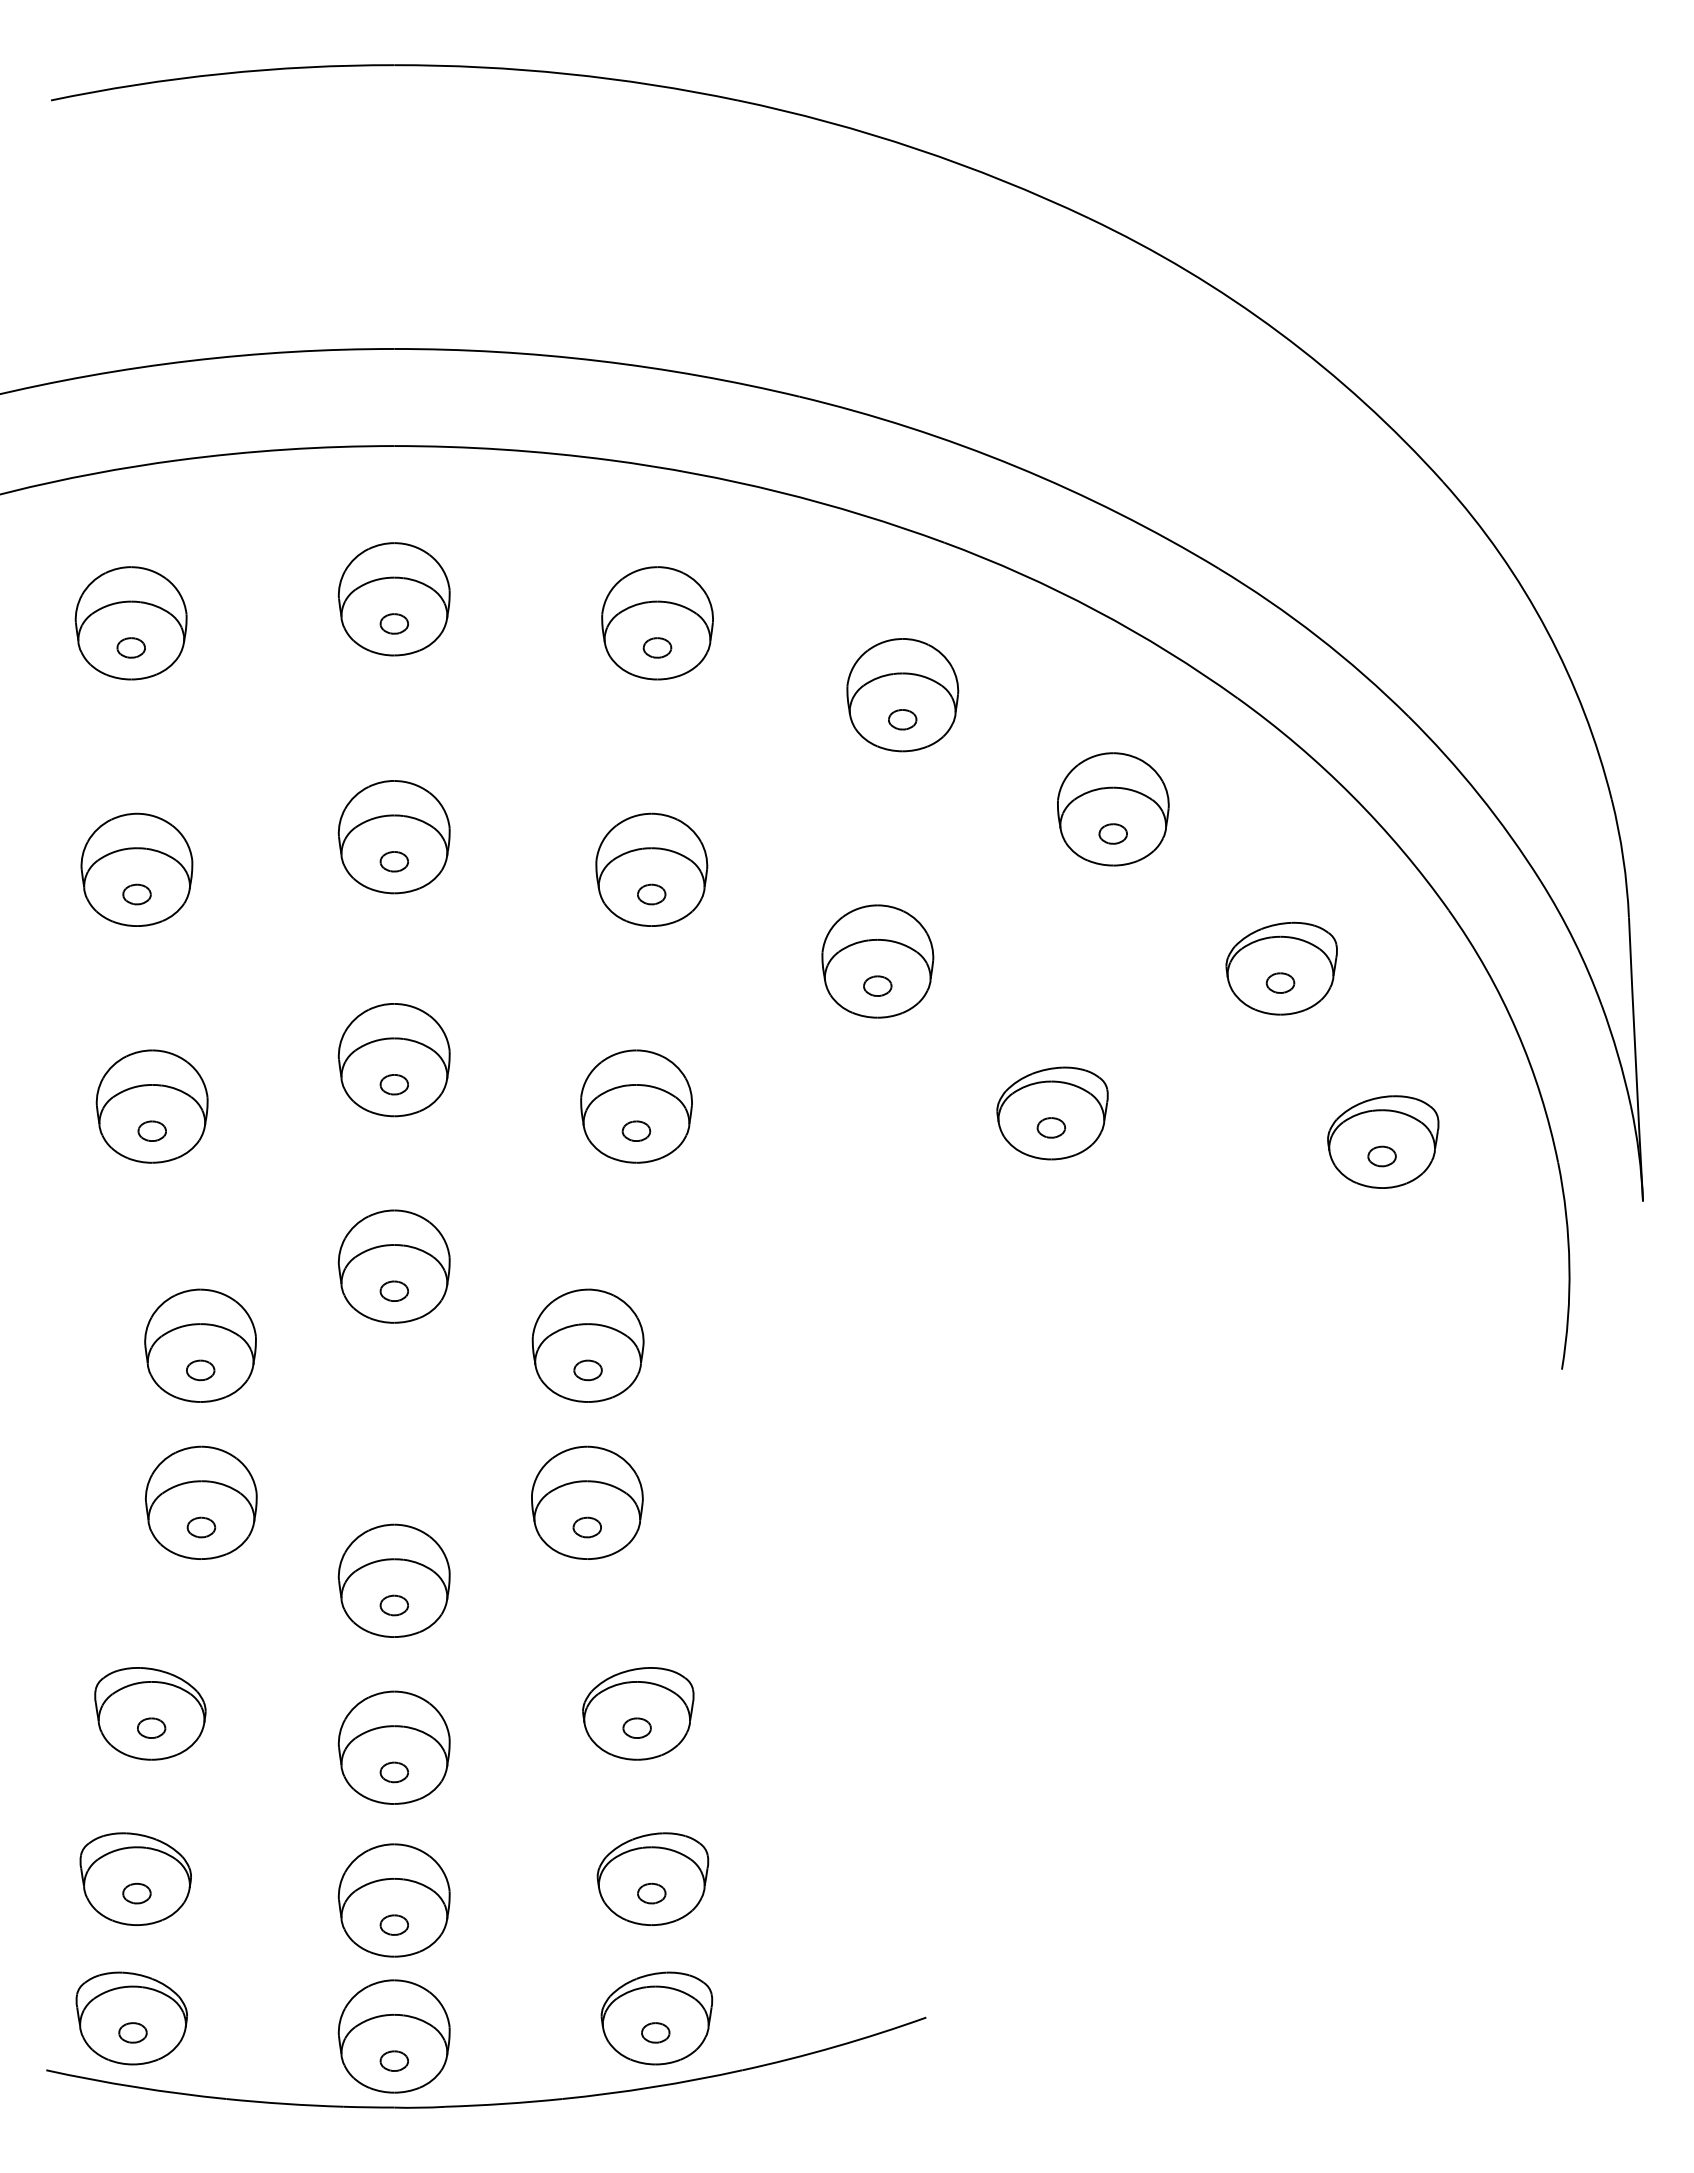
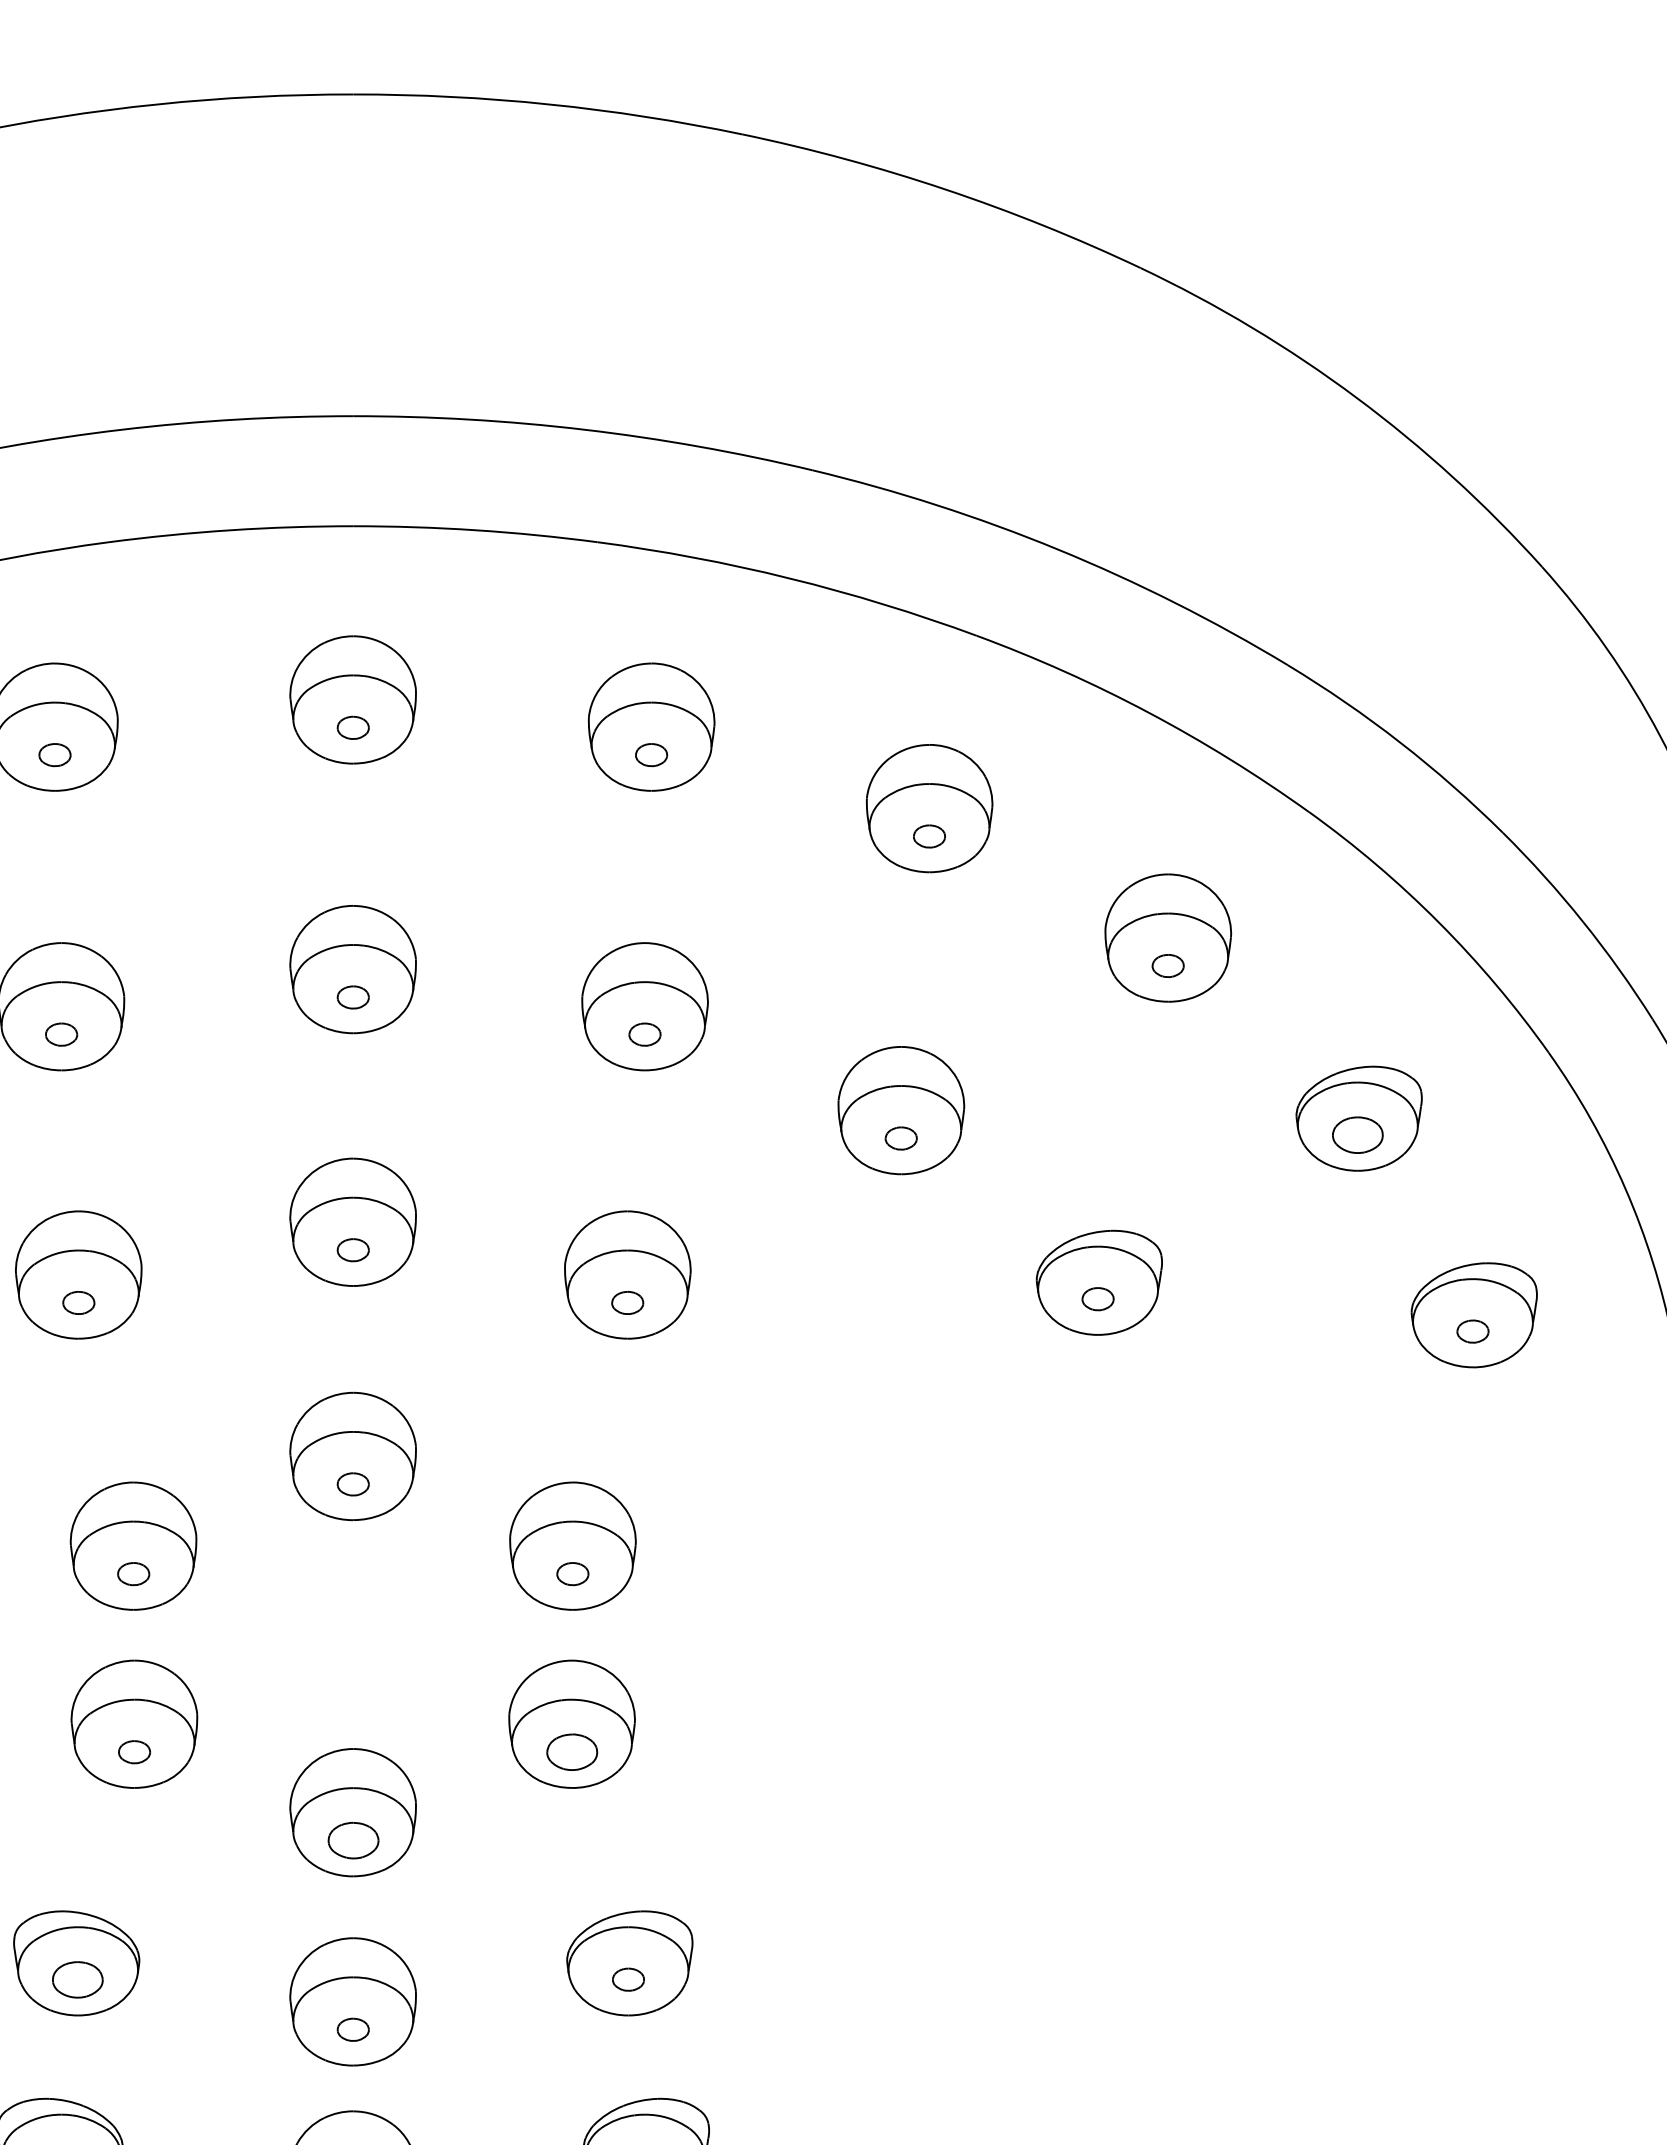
part: (1280, 982) -> (1357, 1134), size x1.6
part: (586, 1527) -> (571, 1752), size x1.6
part: (393, 1605) -> (352, 1840), size x1.6
part: (151, 1727) -> (77, 1978), size x1.6

